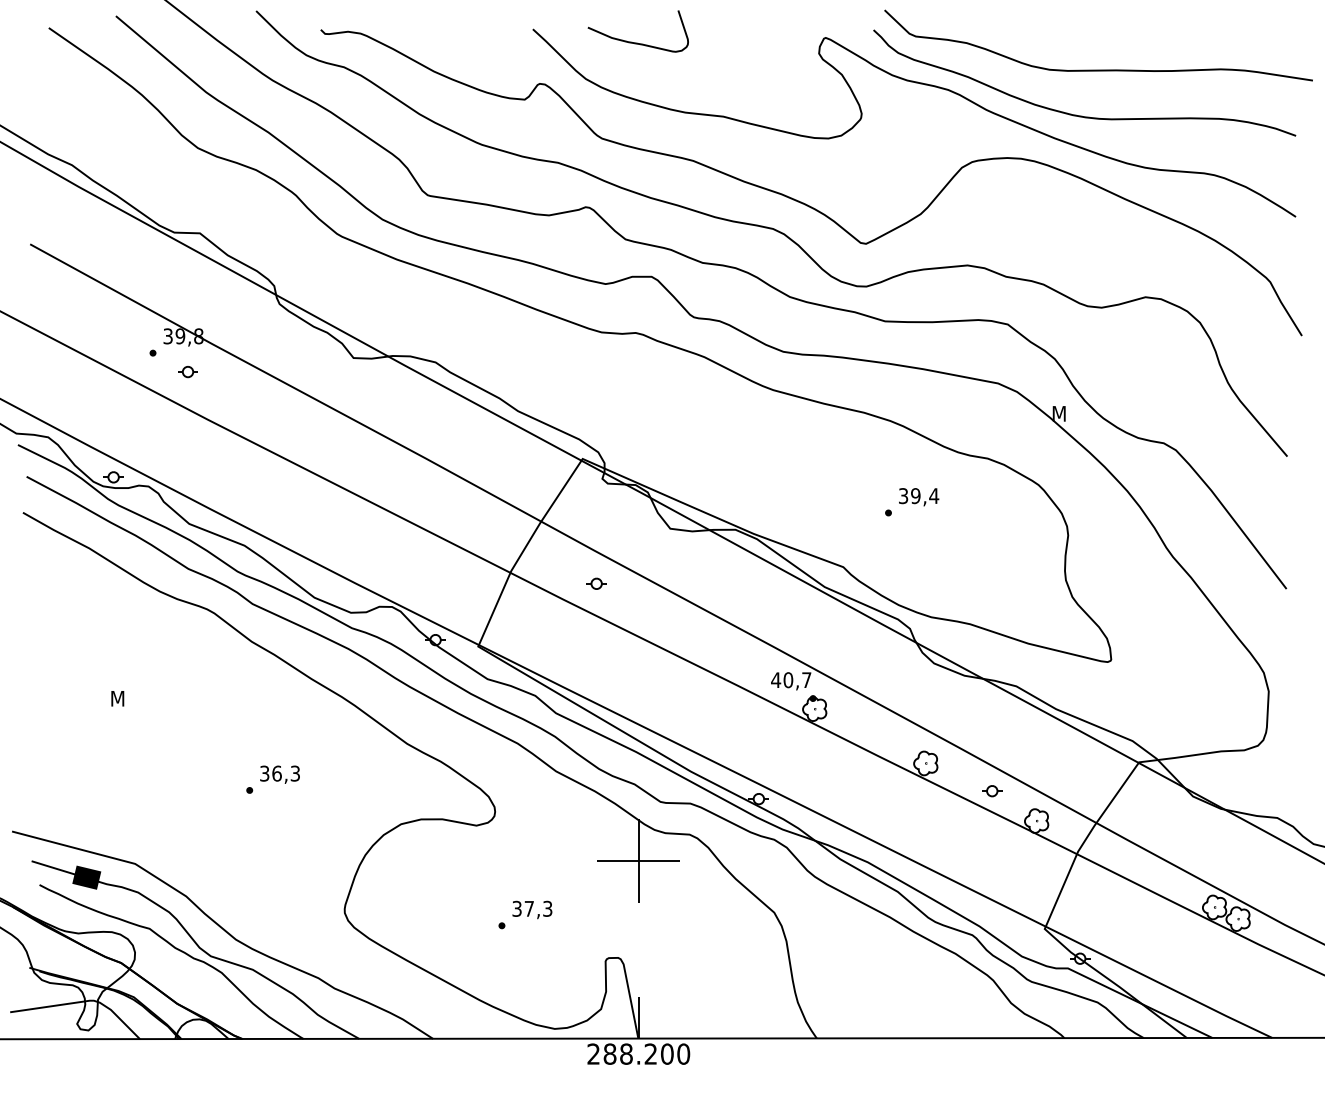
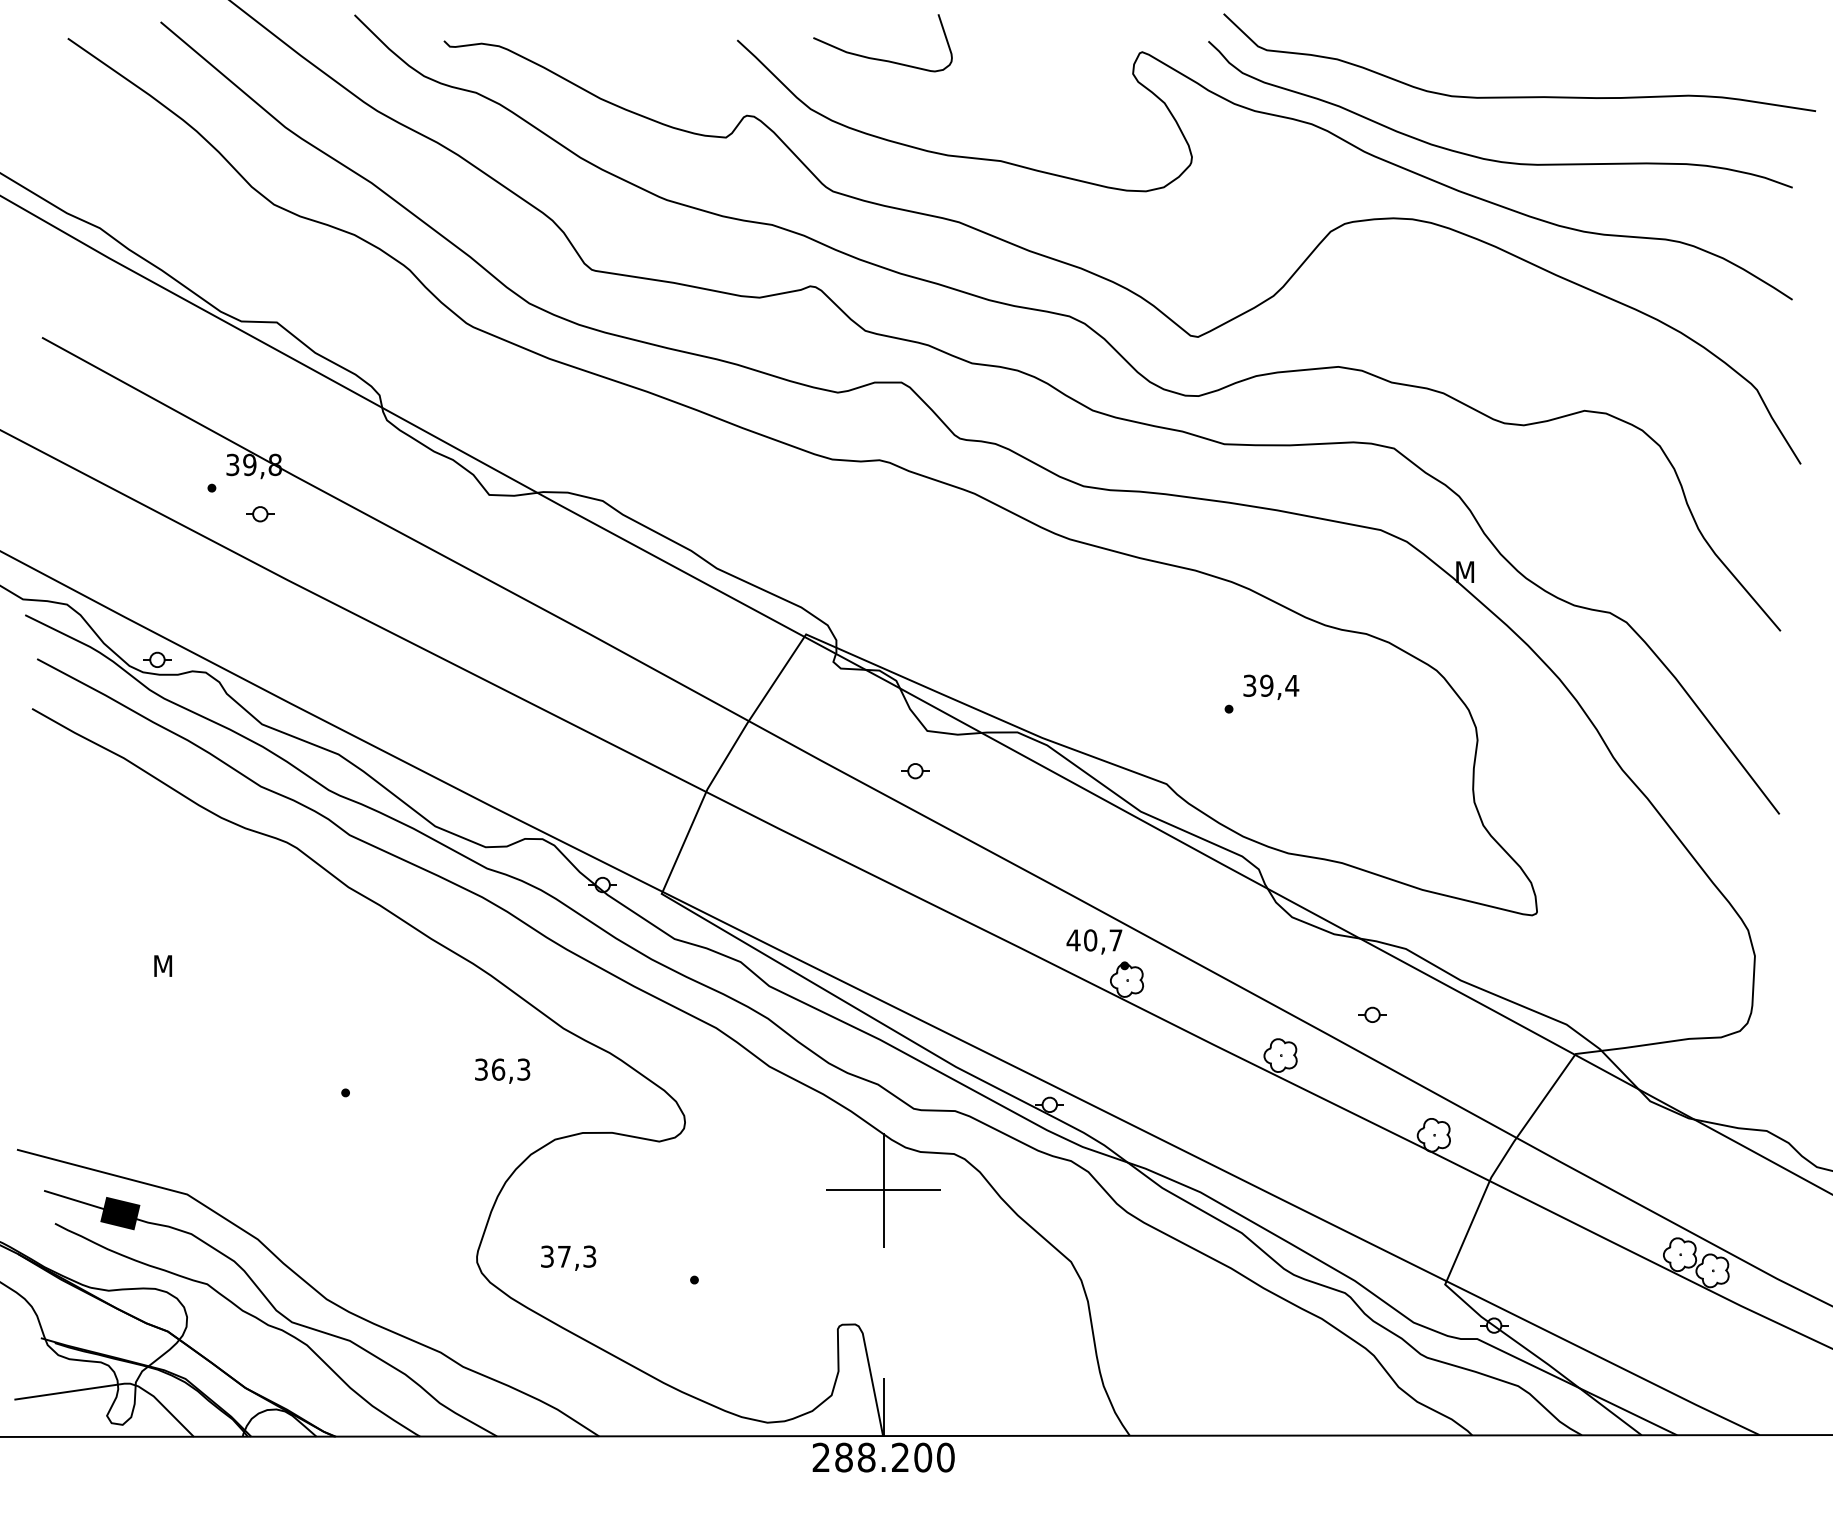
part: (596, 584) -> (915, 771), moved
text: (279, 774) -> (502, 1070), moved
part: (992, 790) -> (1372, 1014), moved
text: (532, 909) -> (568, 1257), moved

